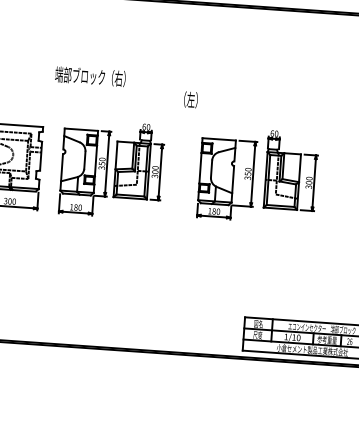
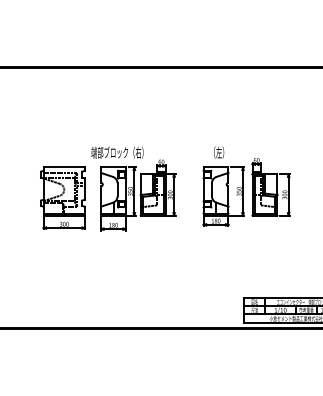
text: (90, 76) -> (117, 152), moved
text: (191, 99) -> (219, 152), moved

